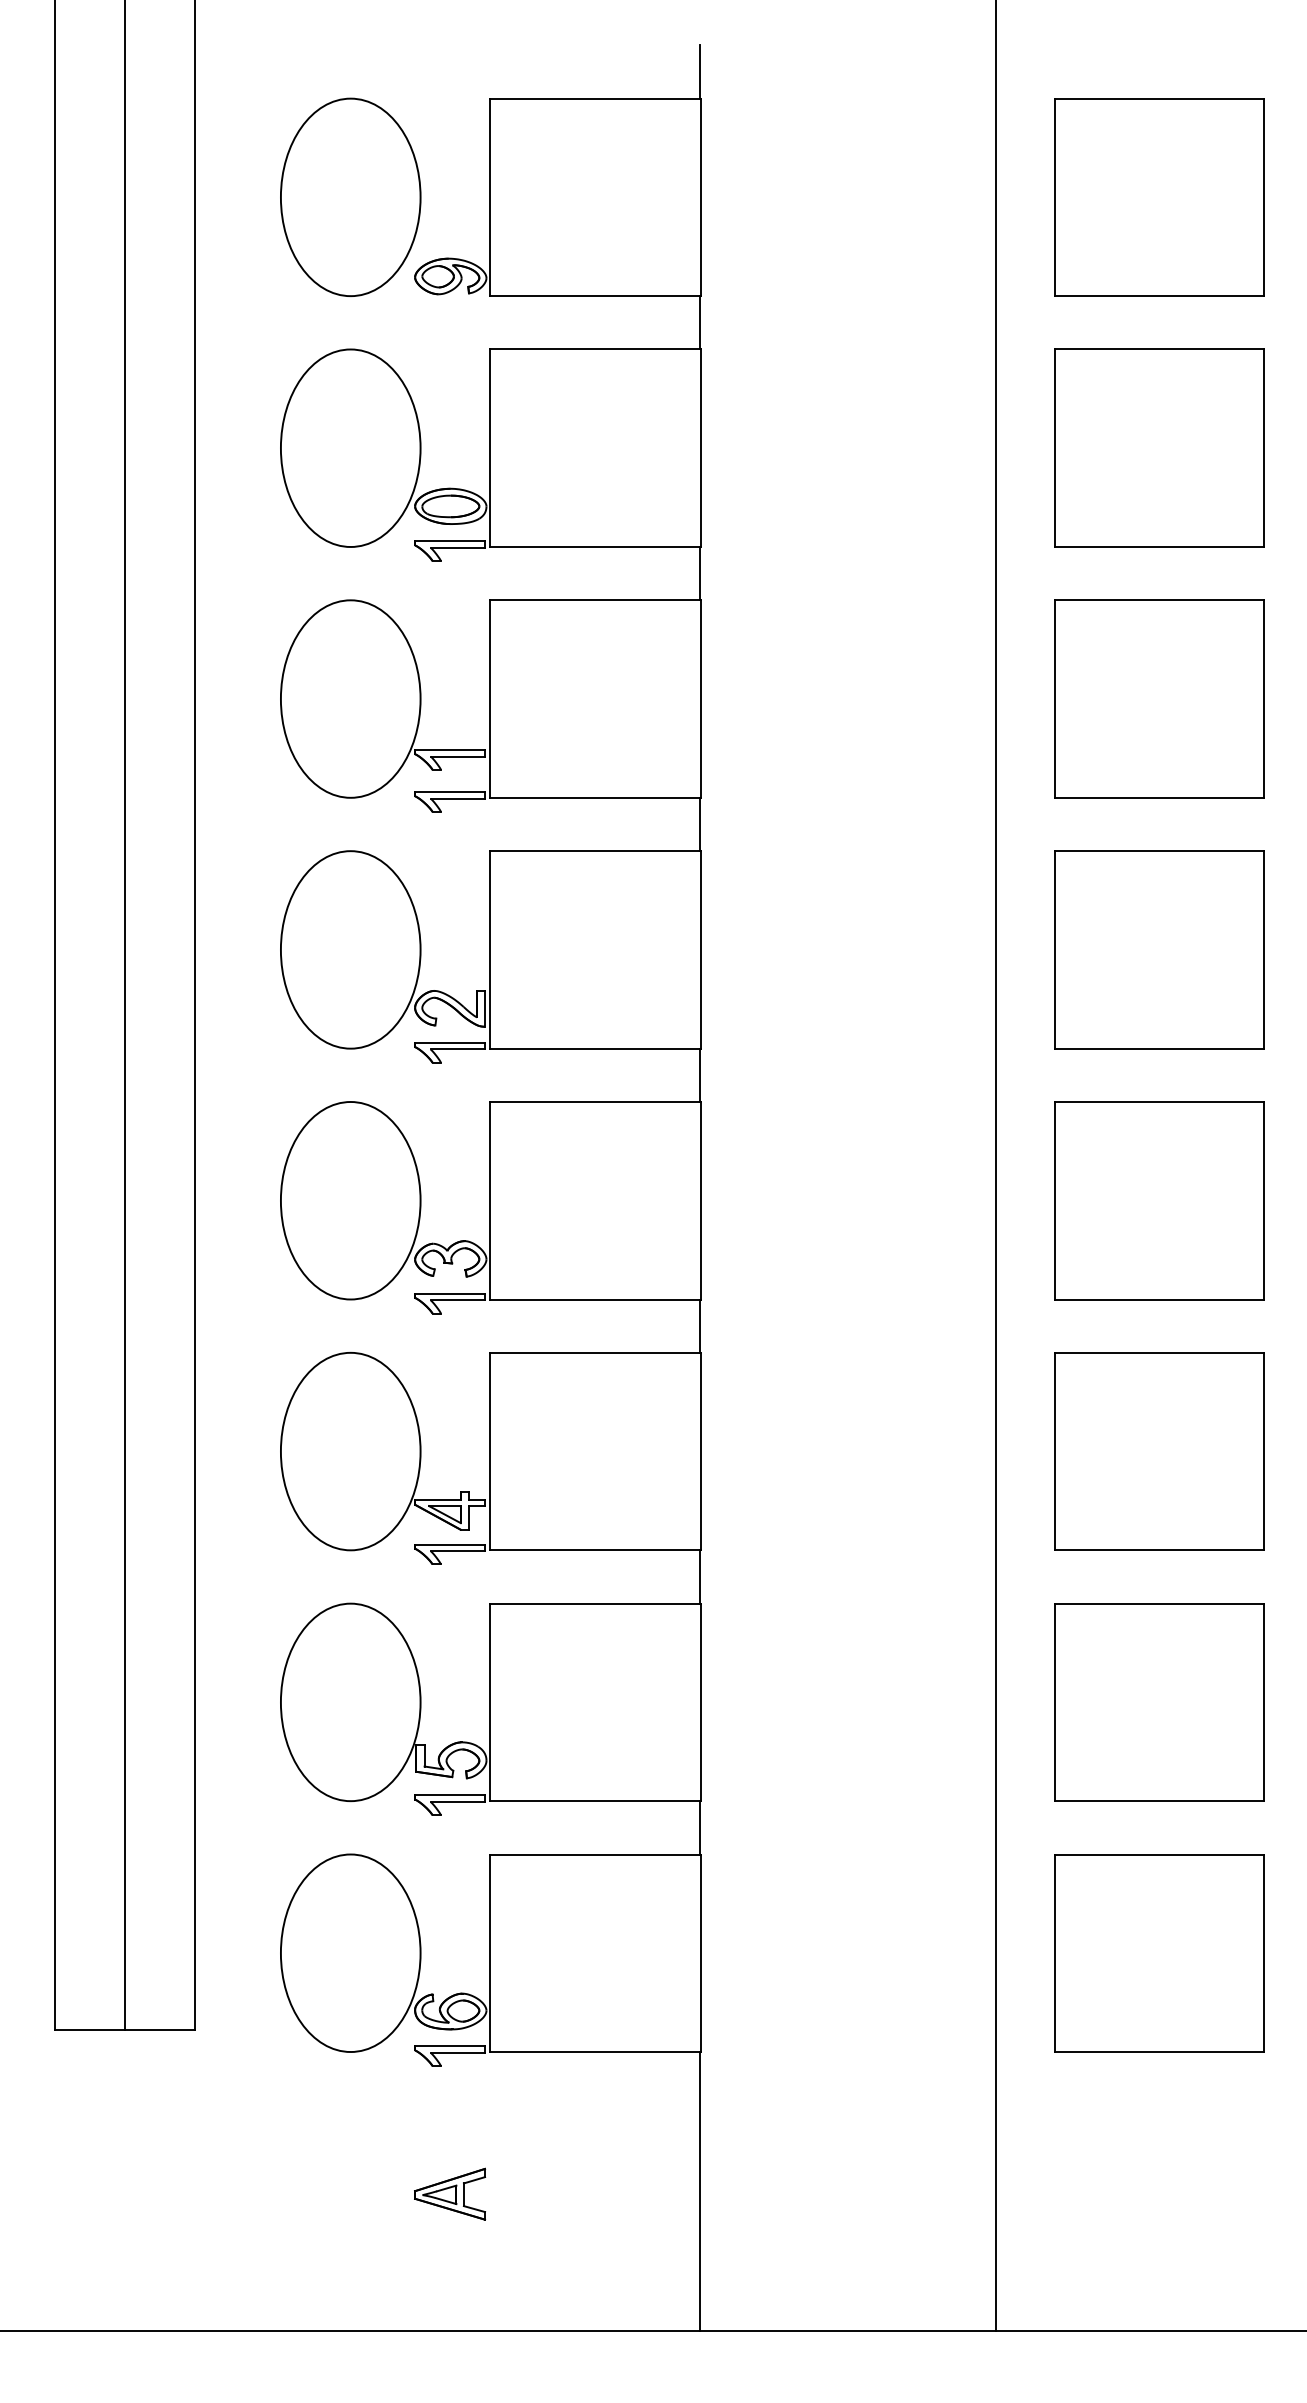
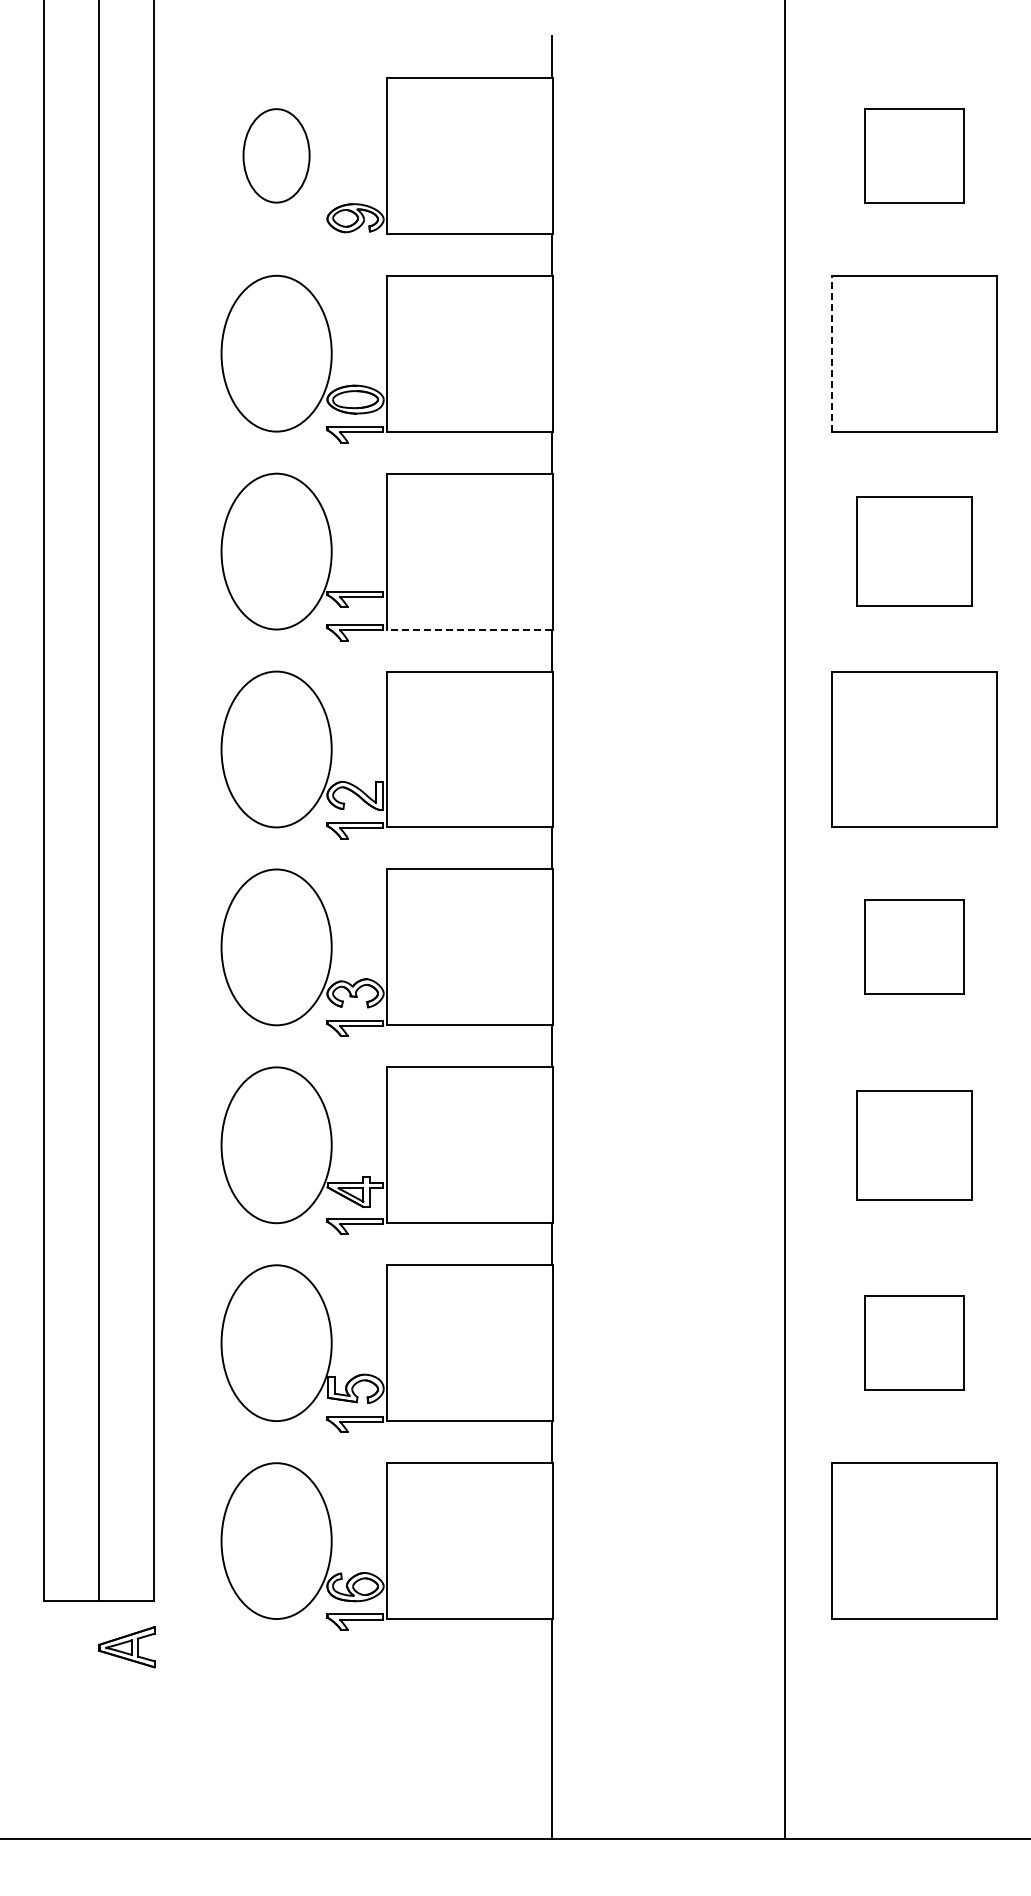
part: (350, 197) -> (276, 155), size x0.6
part: (1159, 197) -> (914, 155), size x0.6
line: (1054, 447) -> (831, 353), solid -> dashed
part: (1159, 698) -> (914, 551), size x0.7
line: (595, 797) -> (469, 629), solid -> dashed
part: (1159, 1199) -> (914, 946), size x0.6
part: (1159, 1450) -> (914, 1144), size x0.7
part: (1159, 1701) -> (914, 1342), size x0.6
part: (449, 2194) -> (126, 1647), moved

